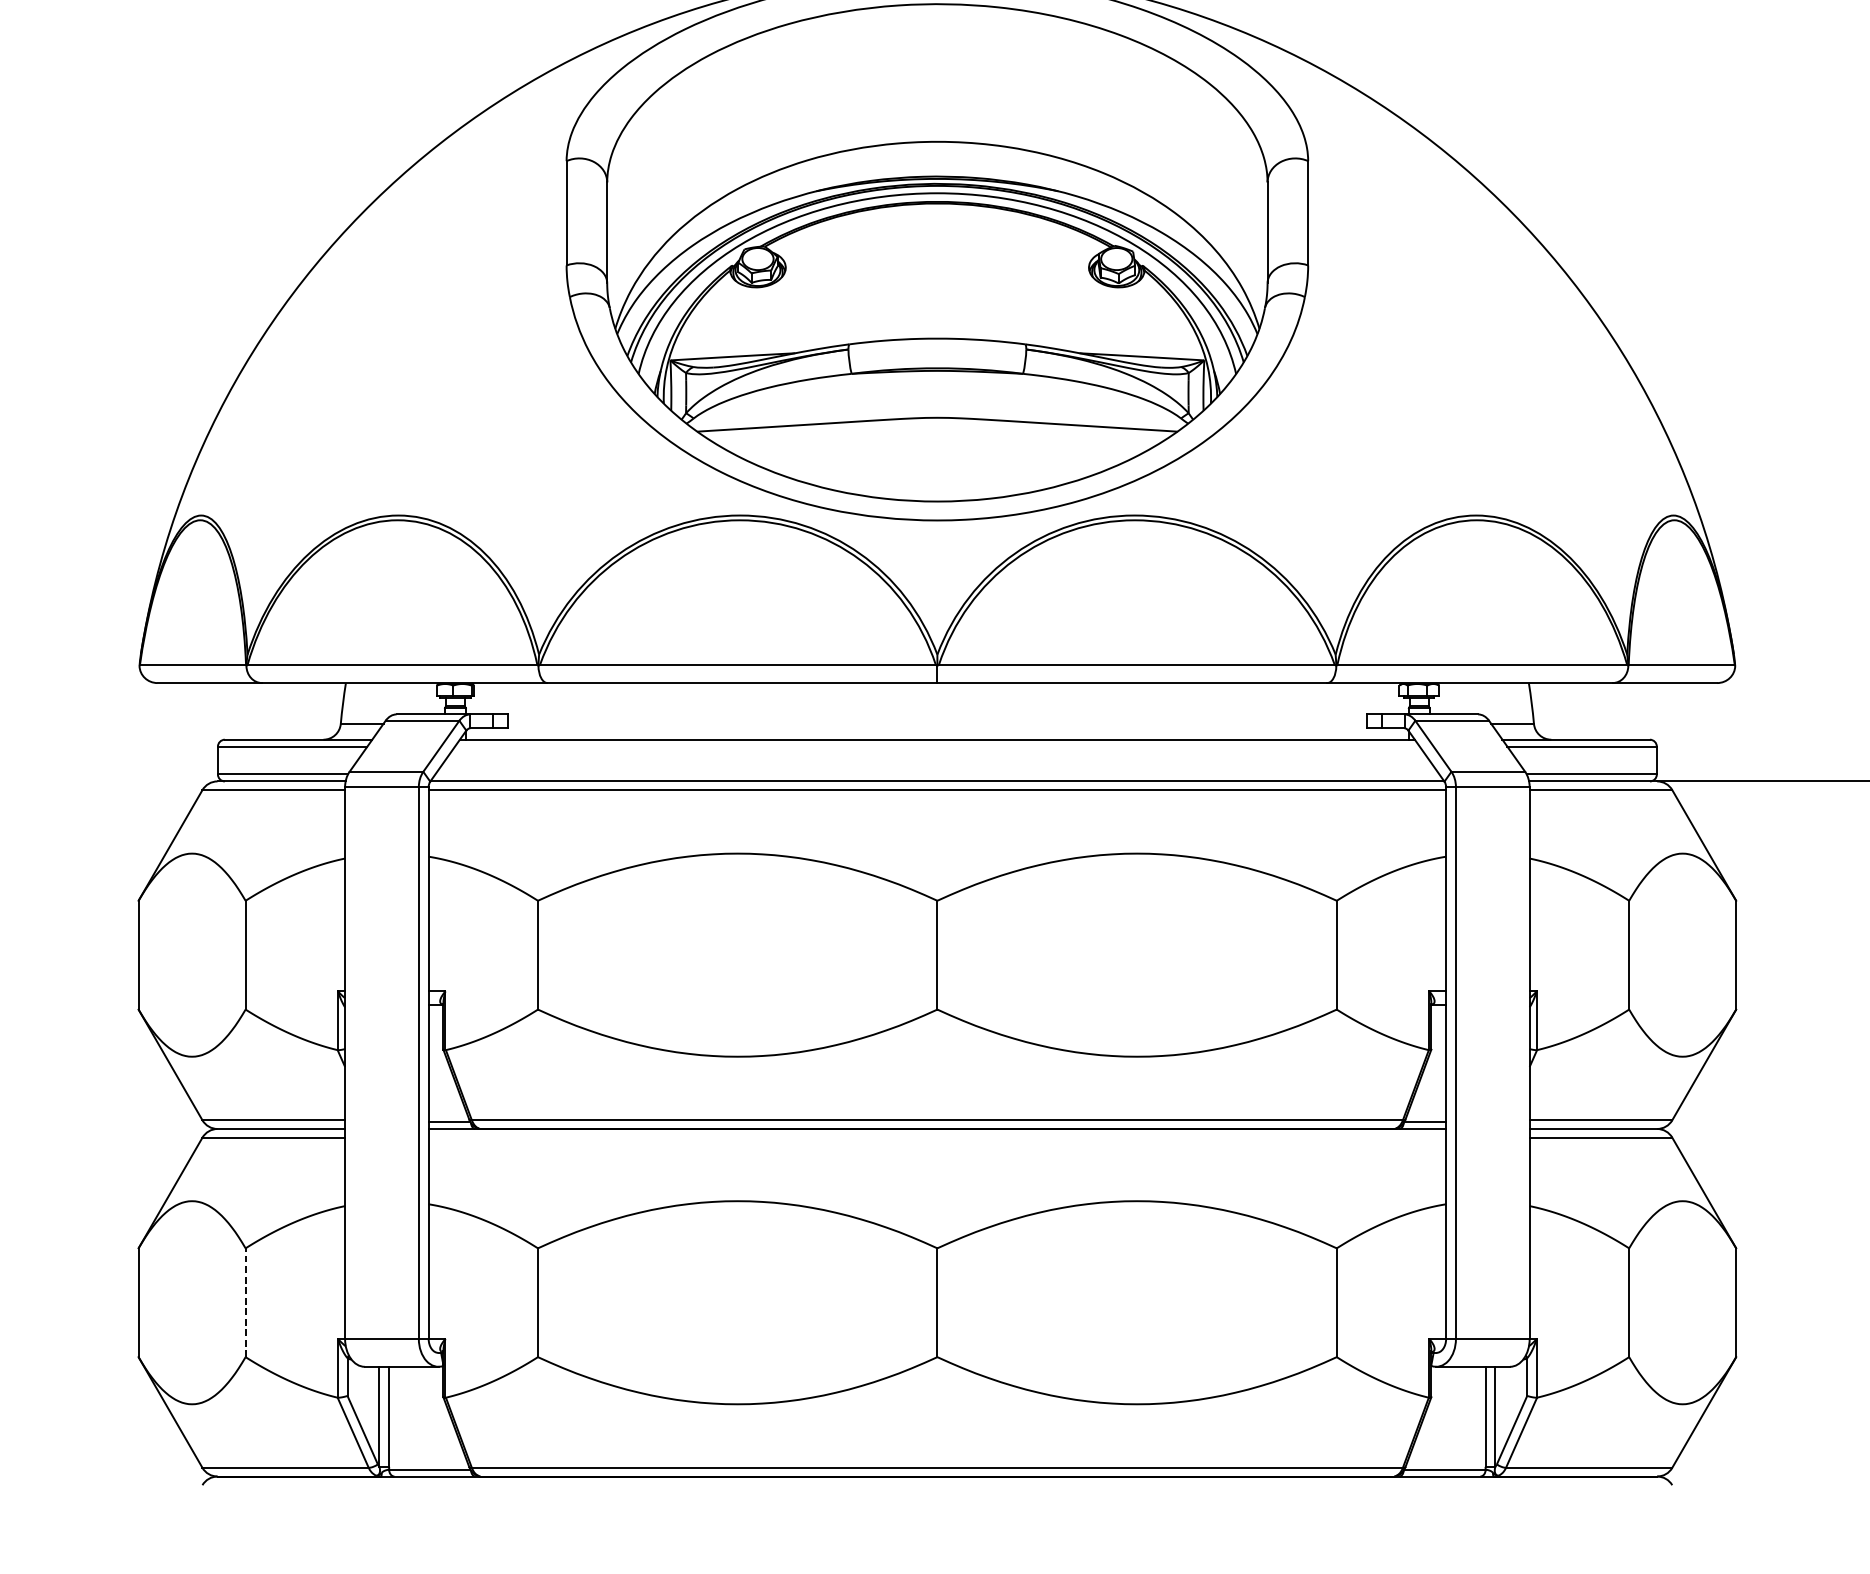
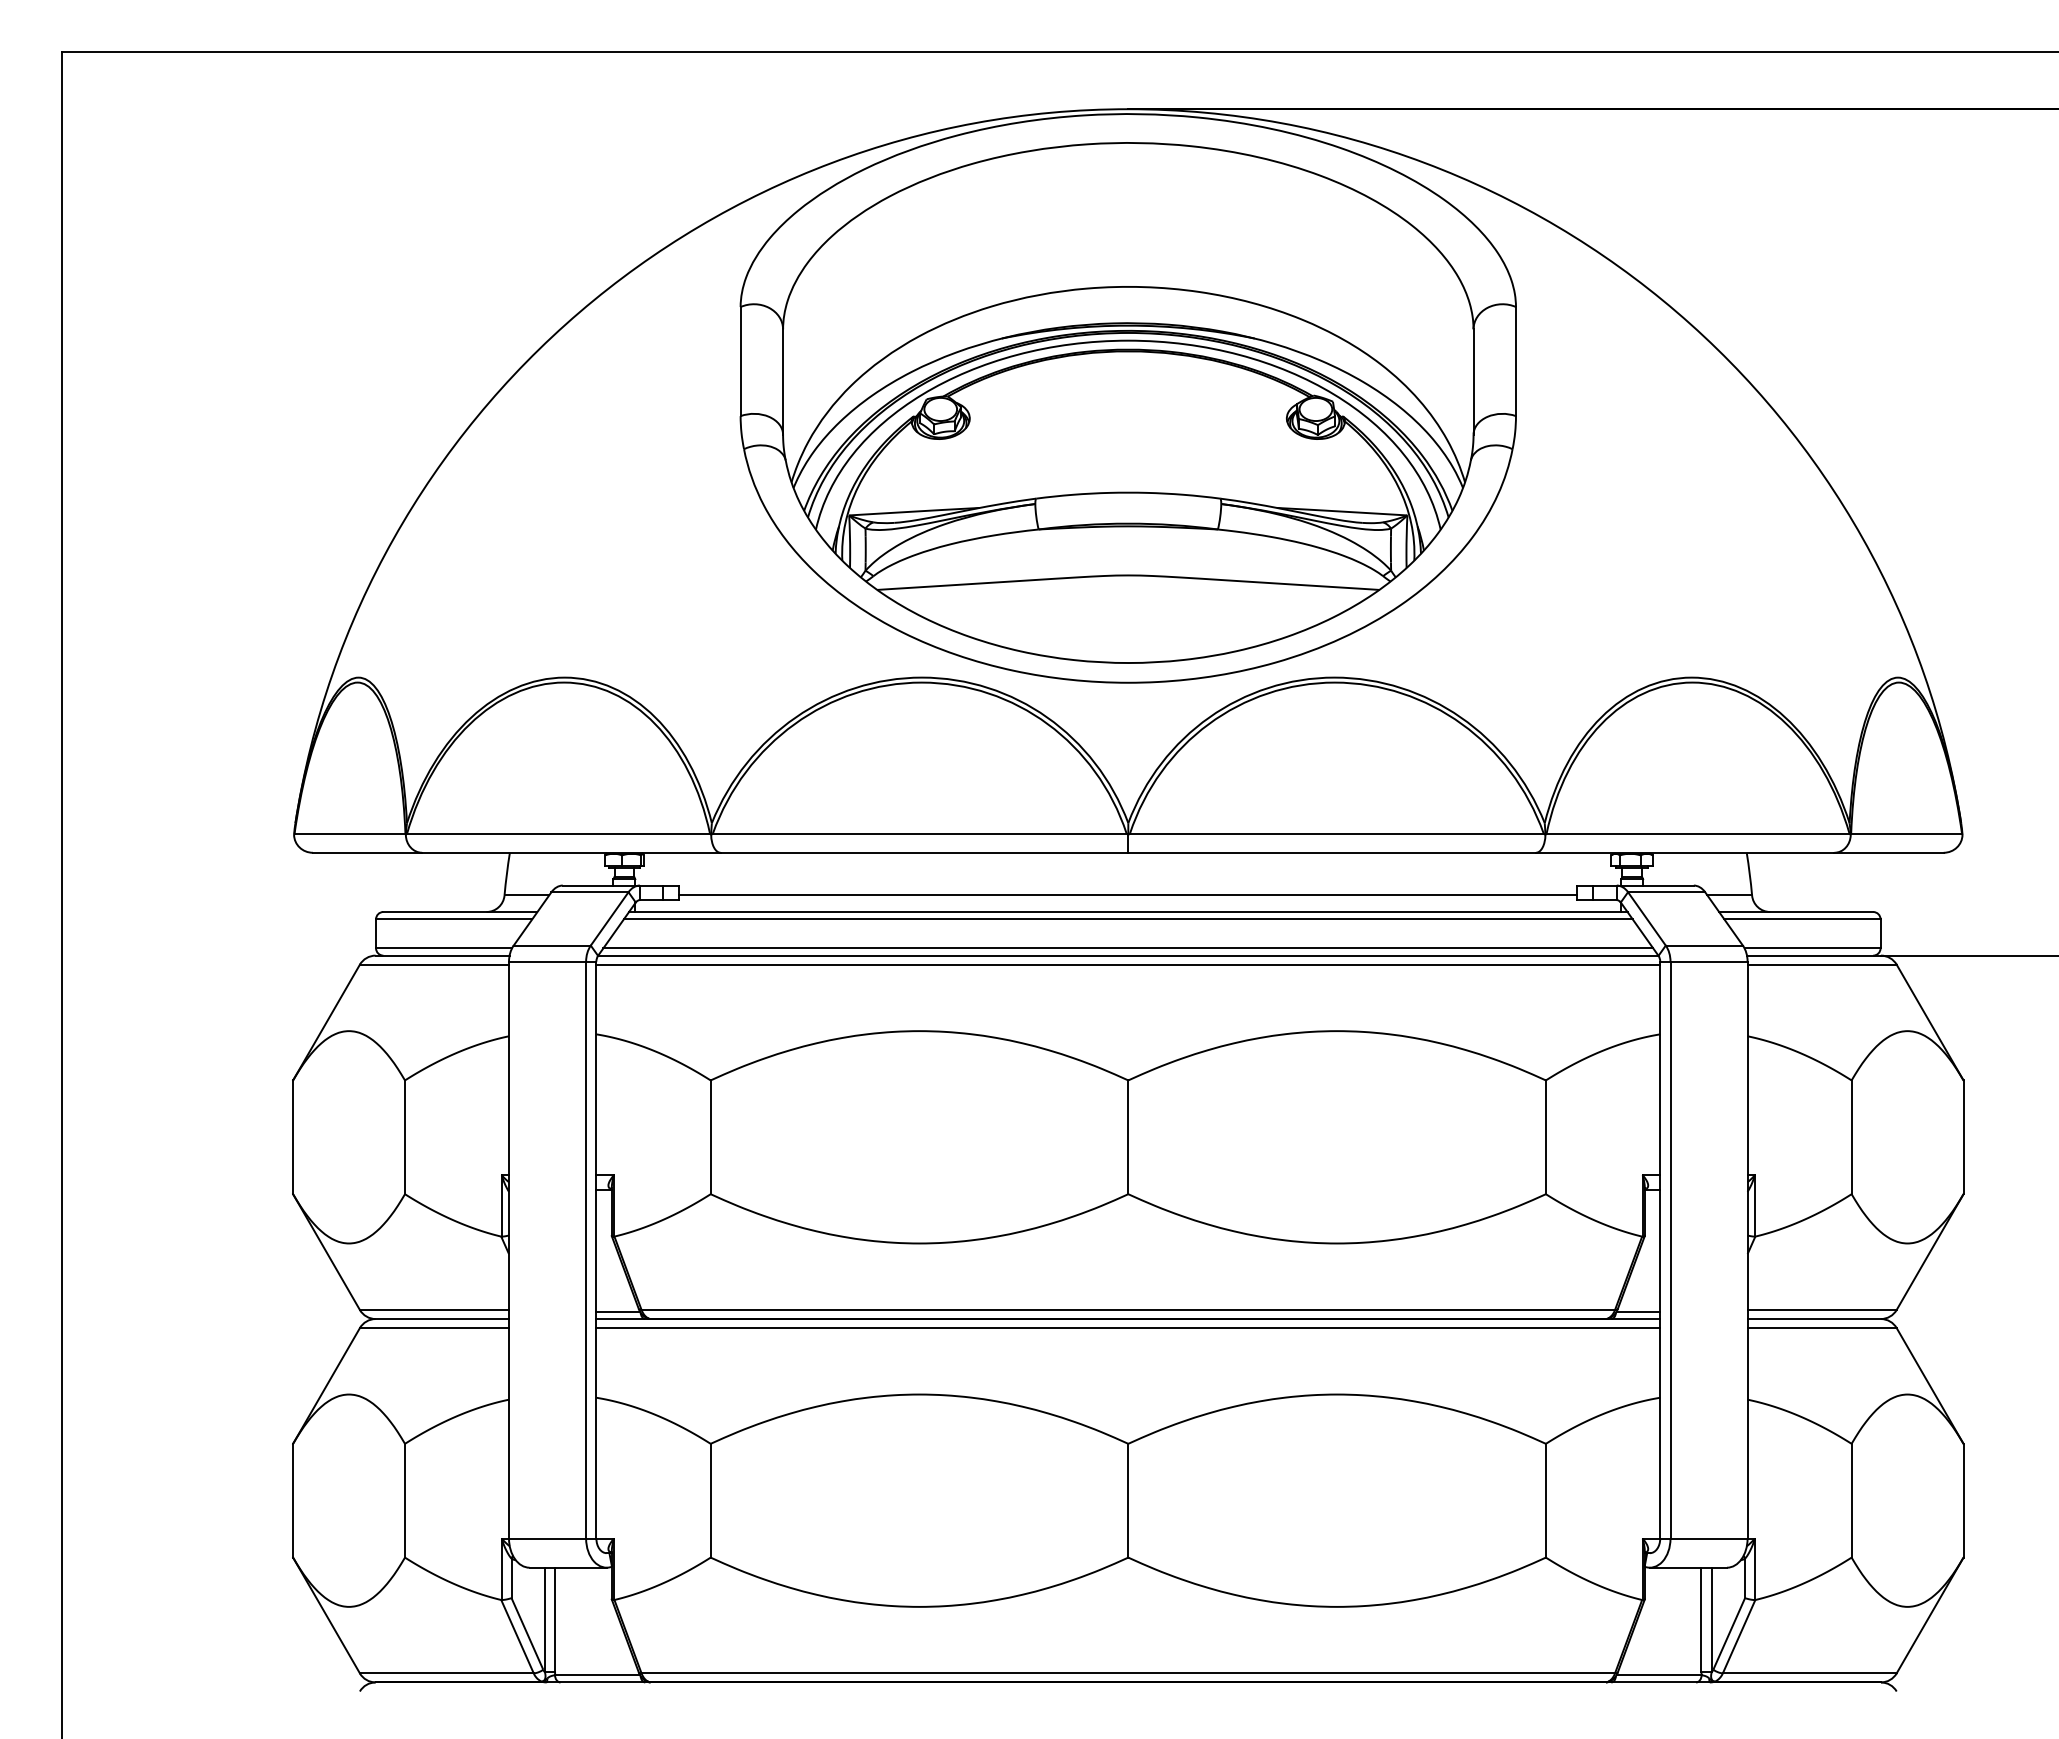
line: (937, 723) -> (1128, 895), added
line: (936, 746) -> (1127, 919), added
line: (937, 774) -> (1128, 948), added
line: (937, 1138) -> (1128, 1328), added
line: (246, 1302) -> (405, 1500), dashed -> solid

